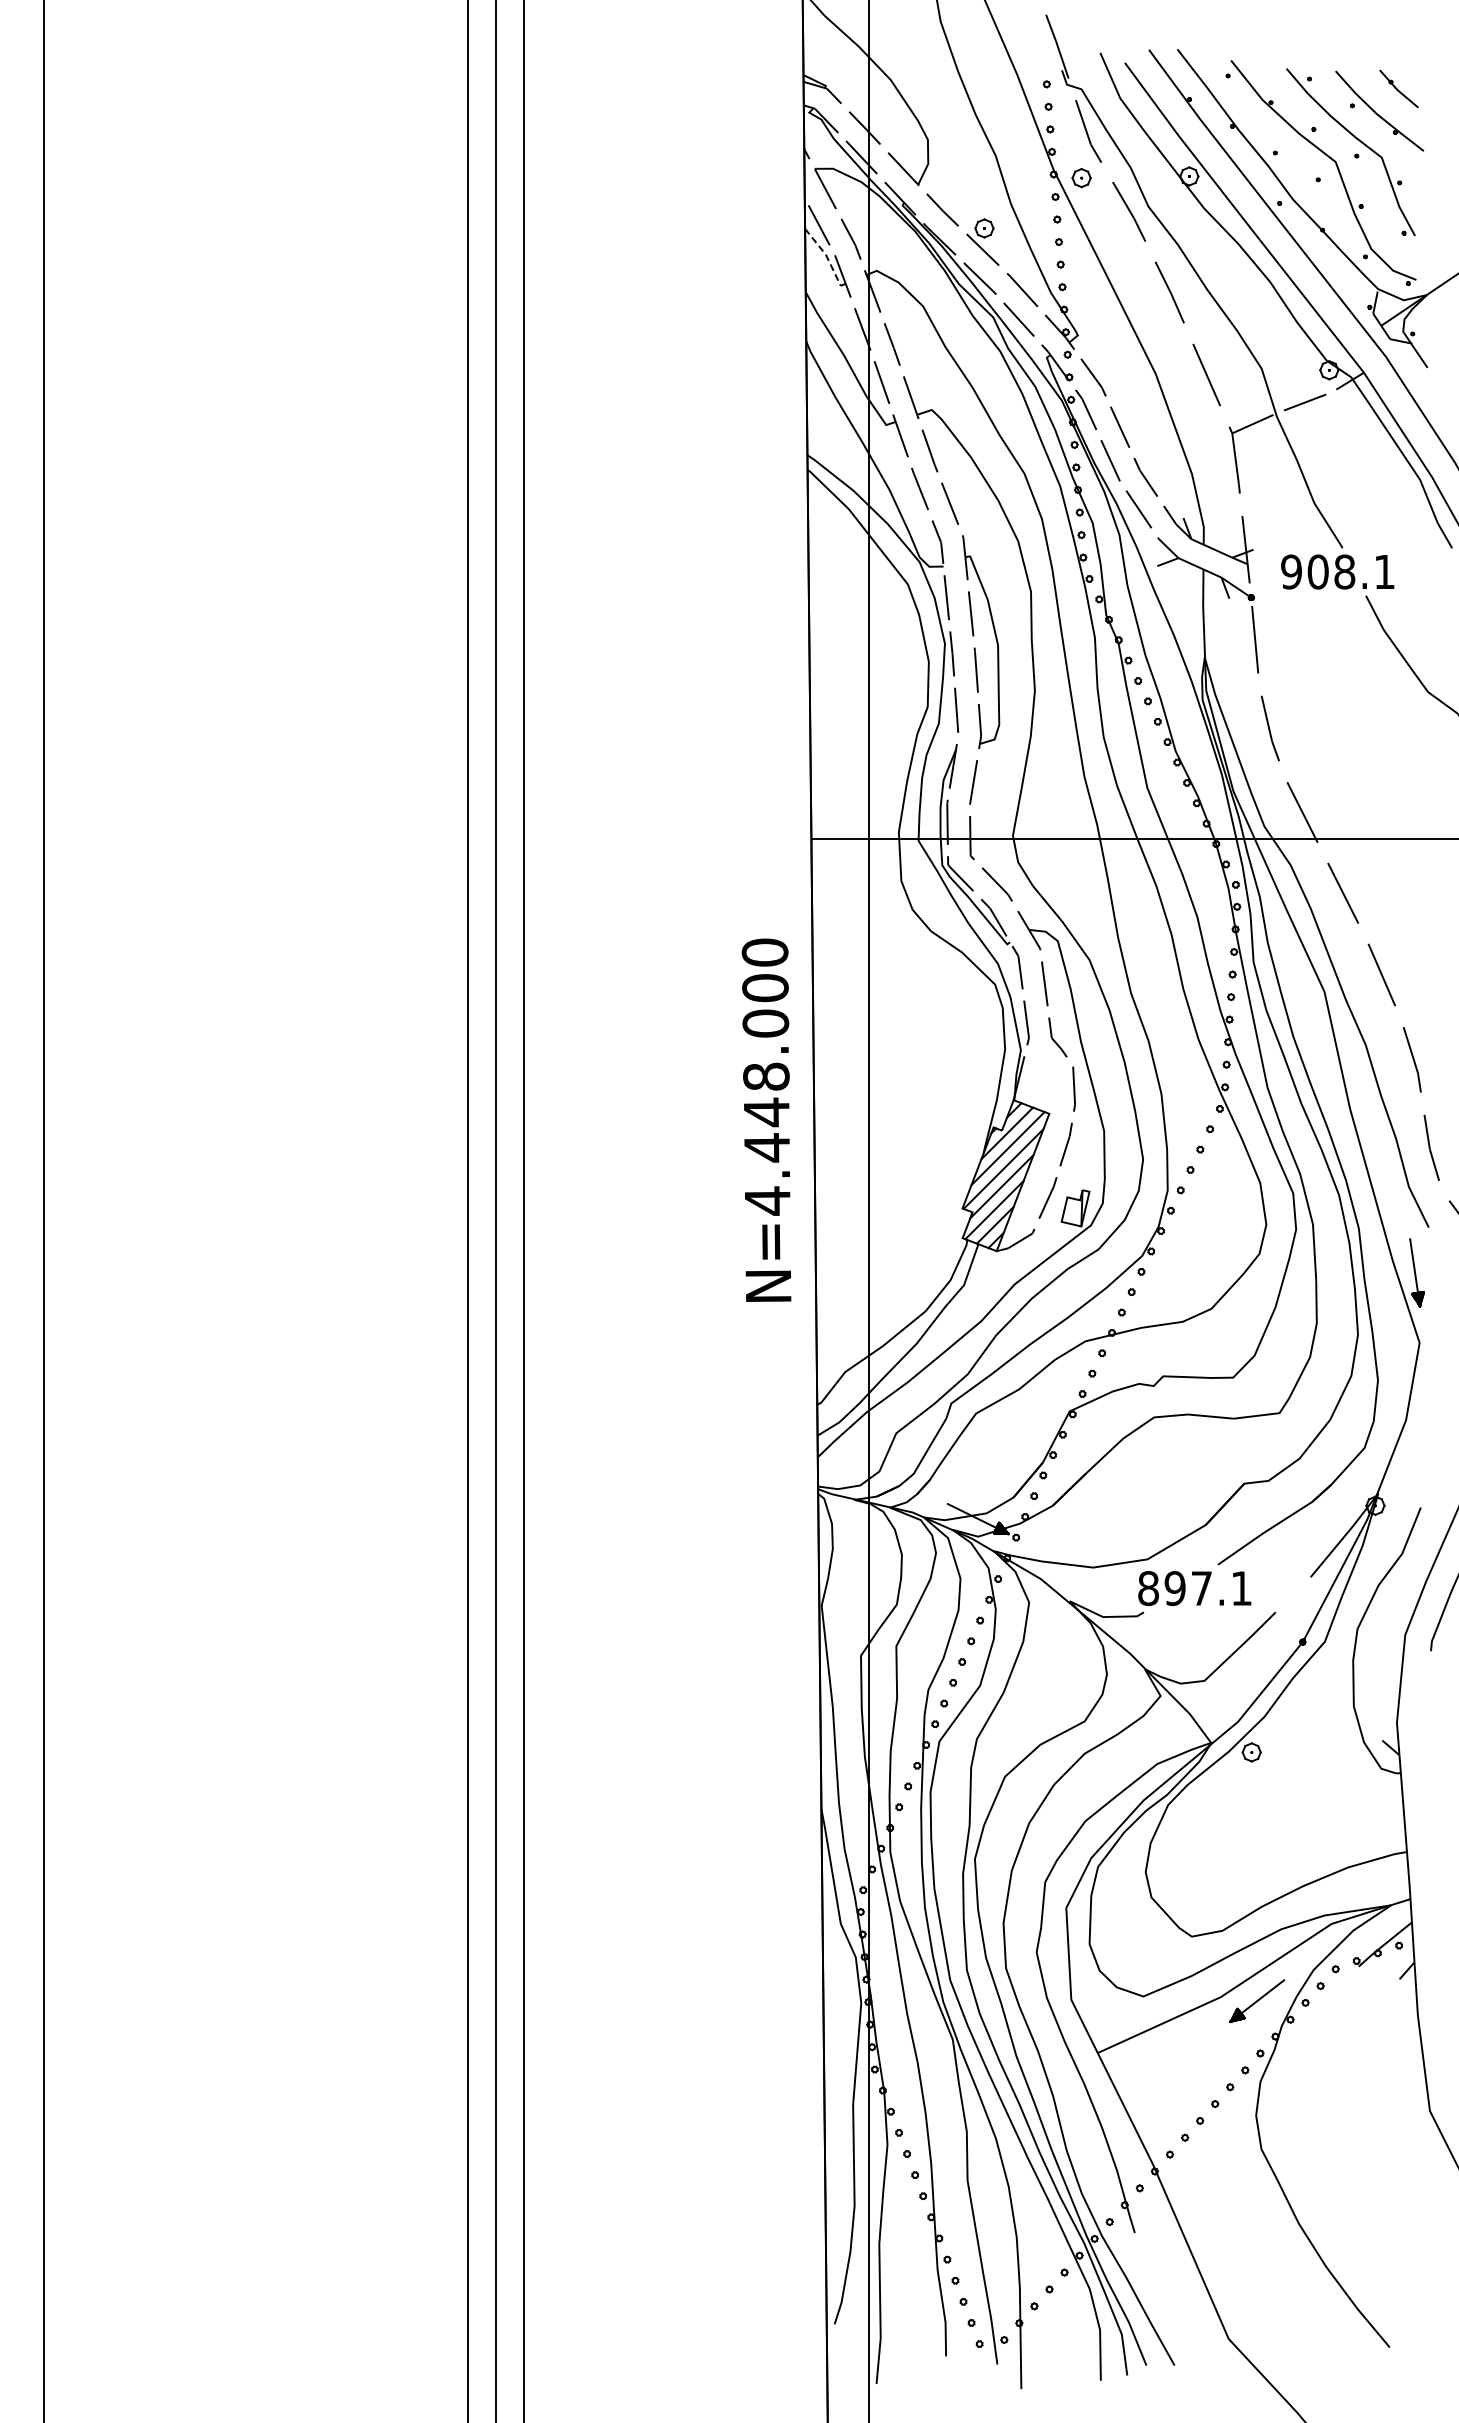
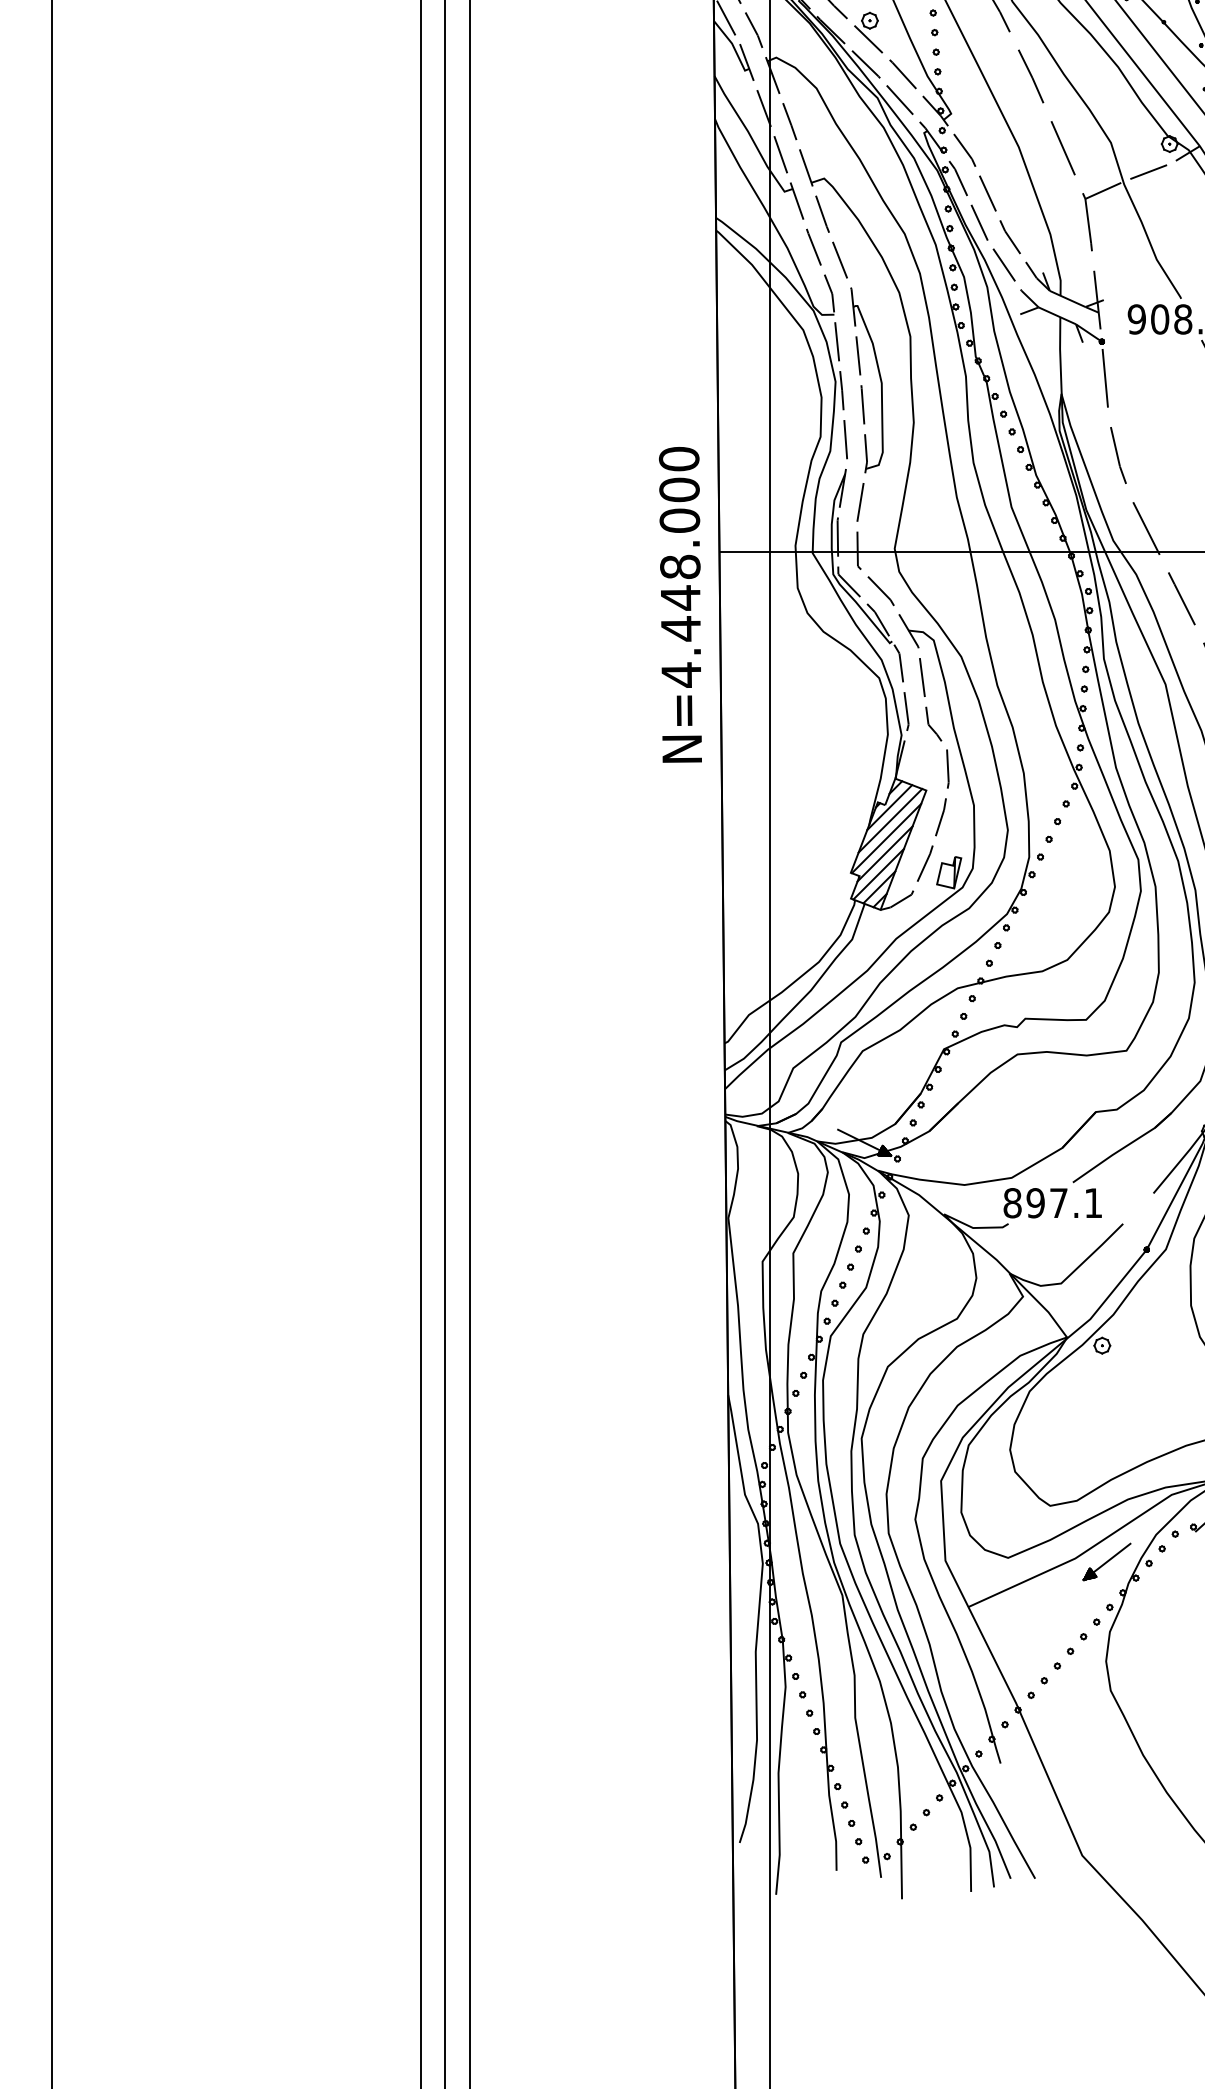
line: (827, 257) -> (733, 46), dashed -> solid
text: (766, 1119) -> (680, 604), moved

